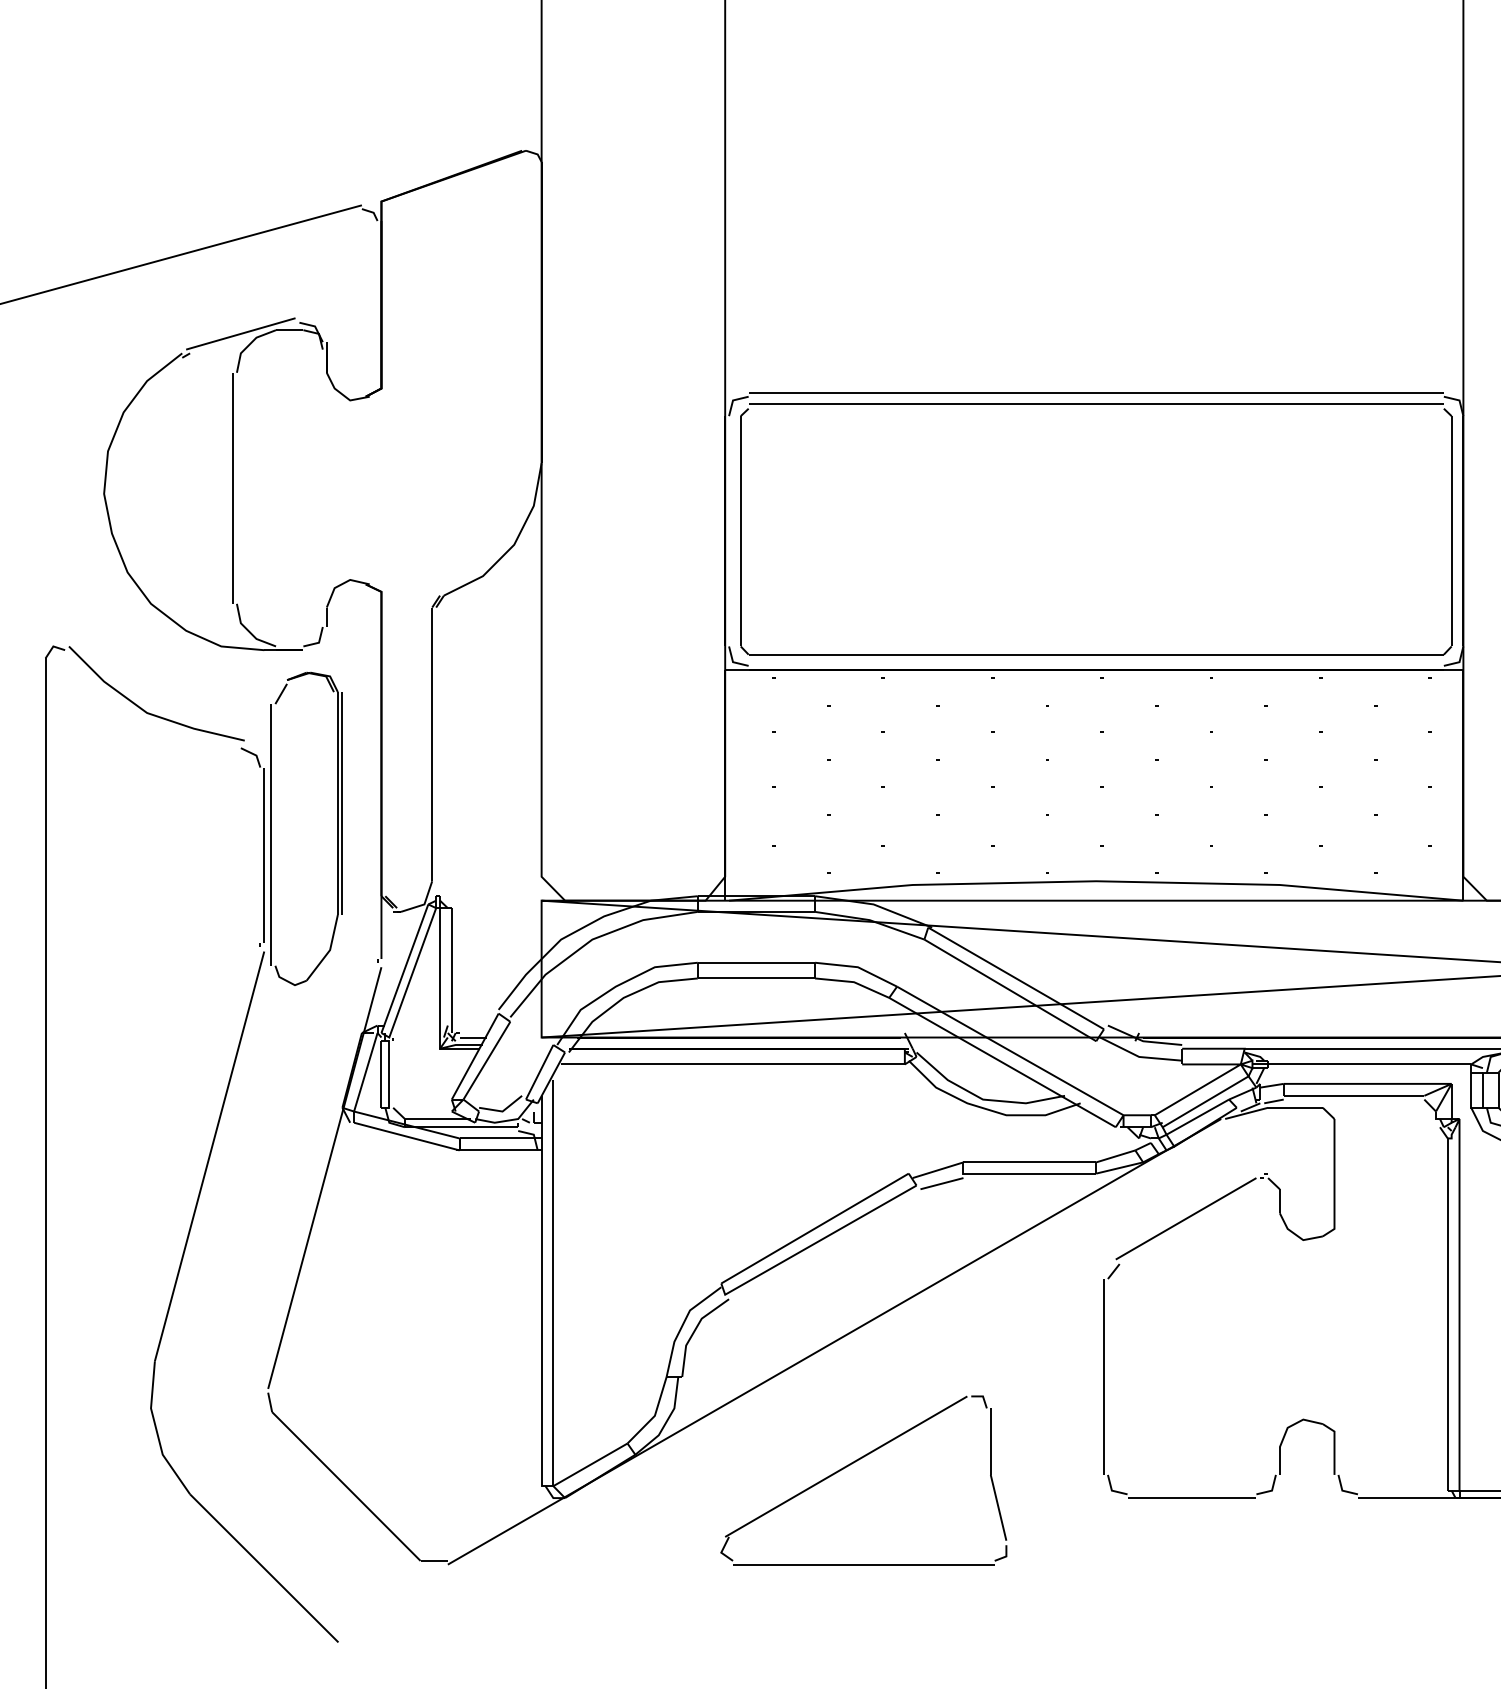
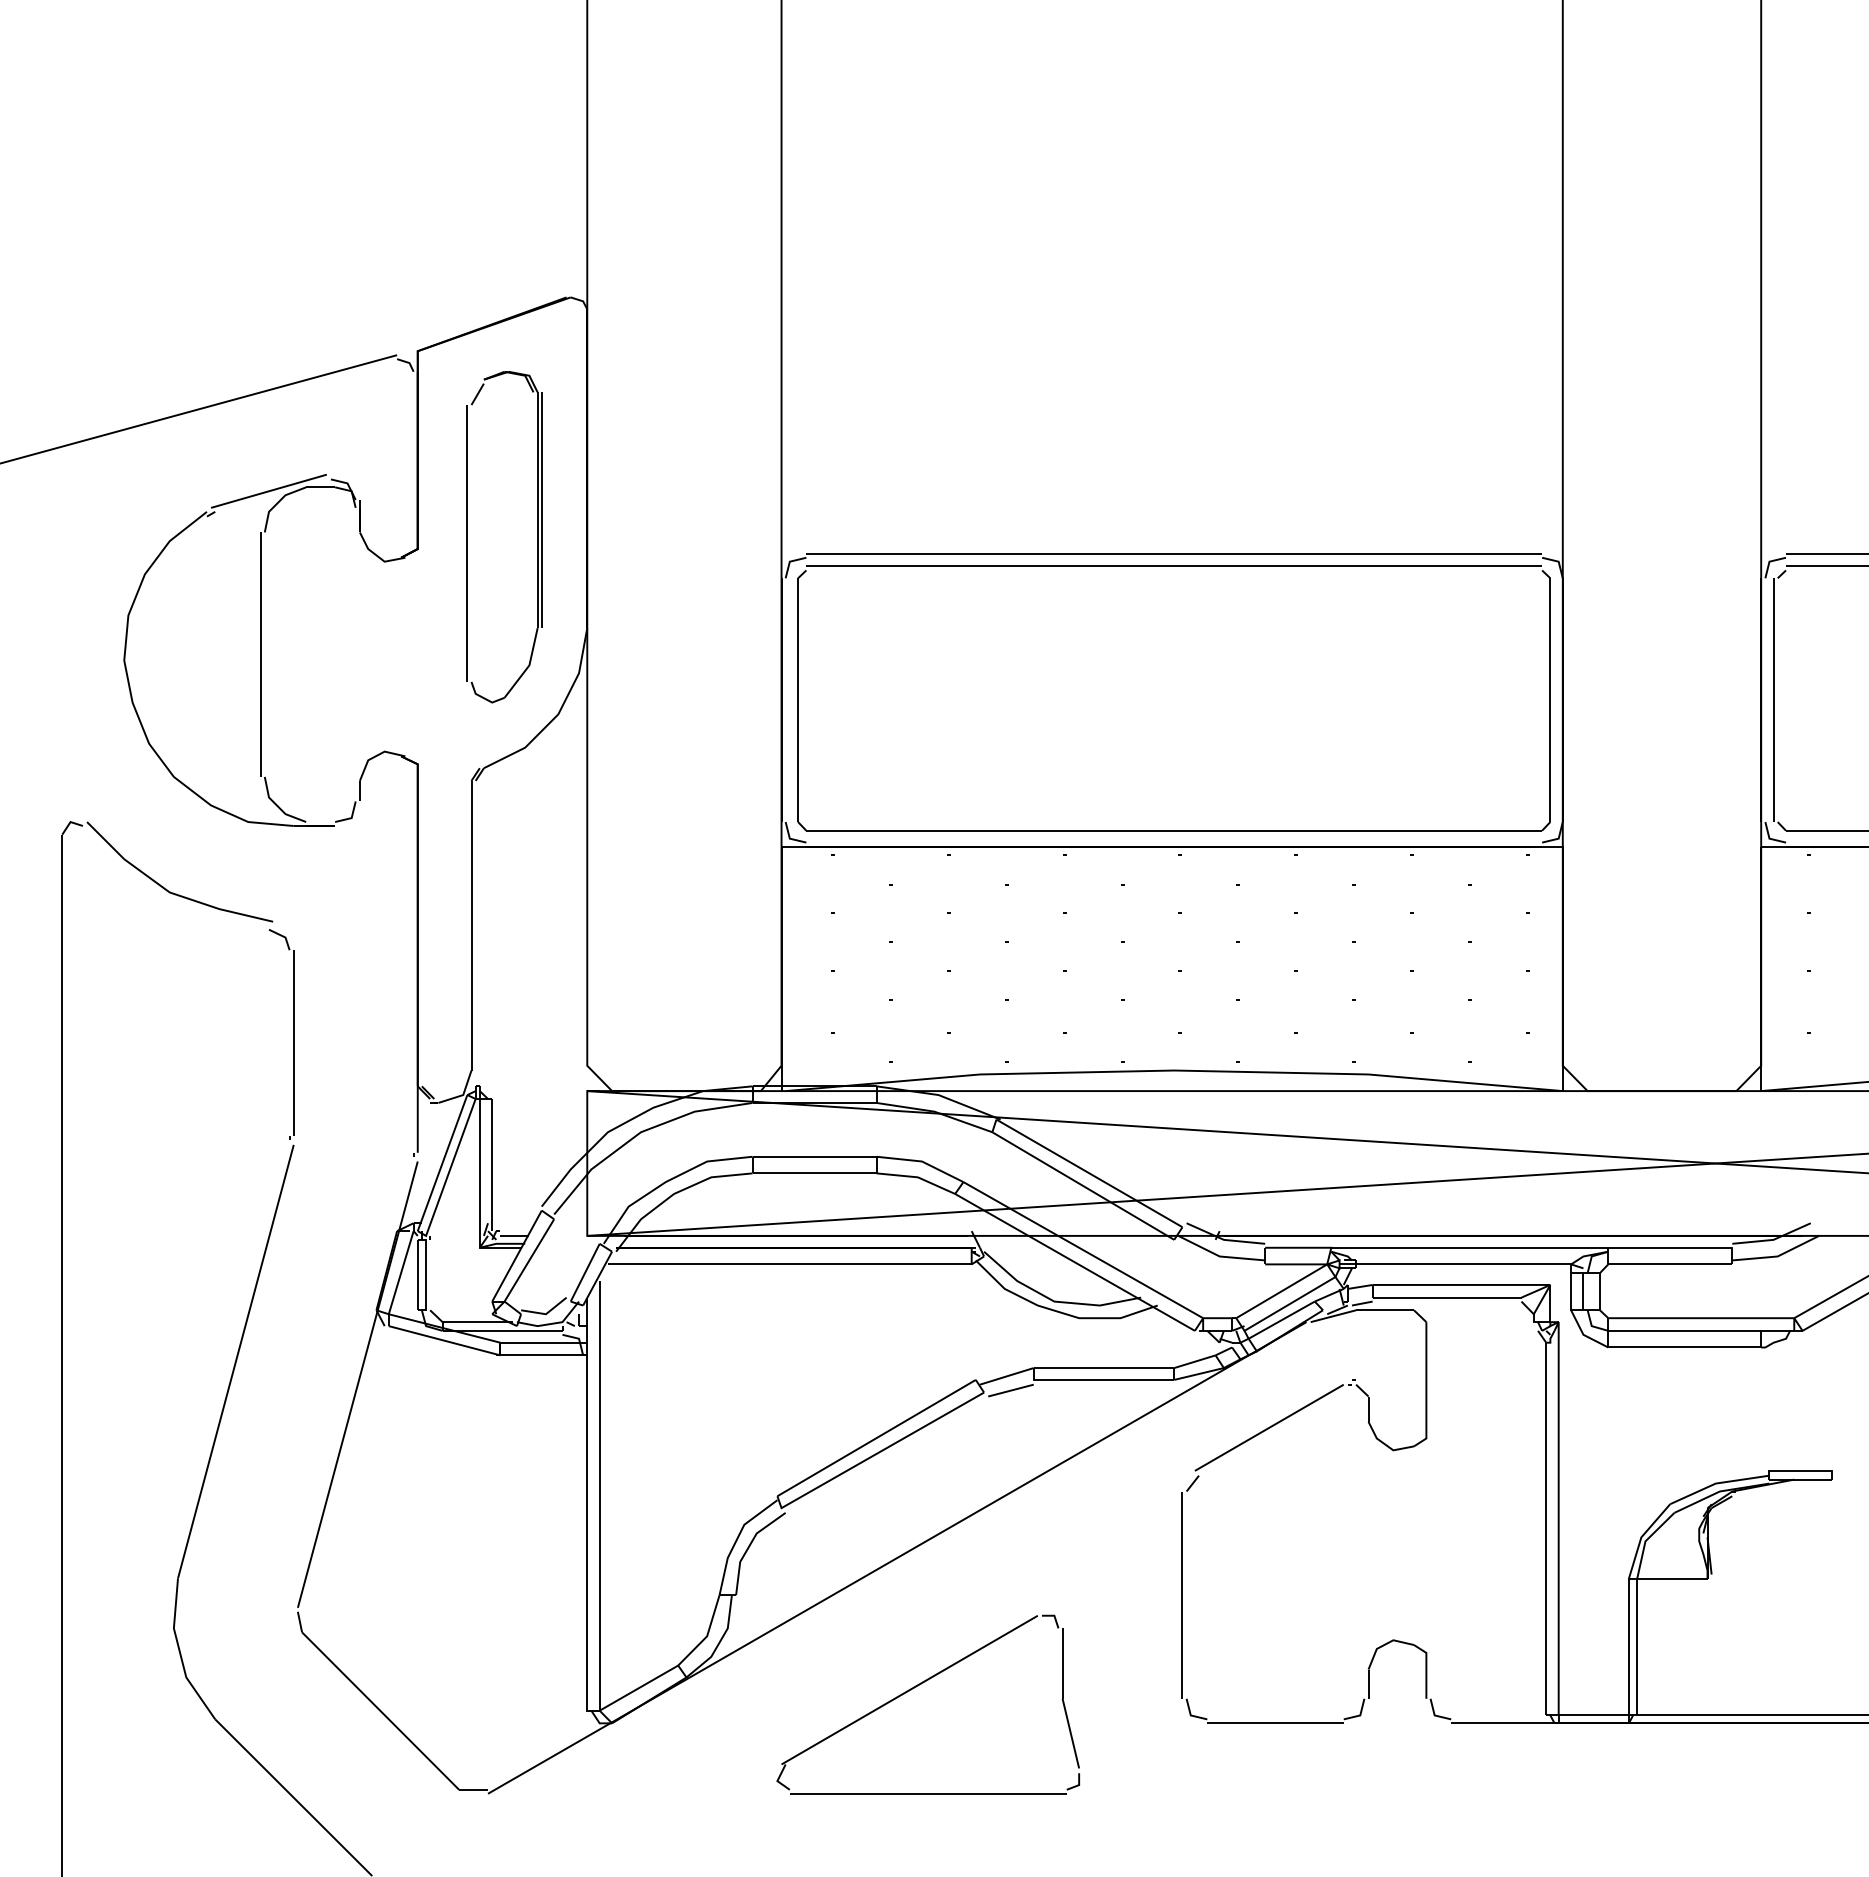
part: (337, 829) -> (537, 537), moved

